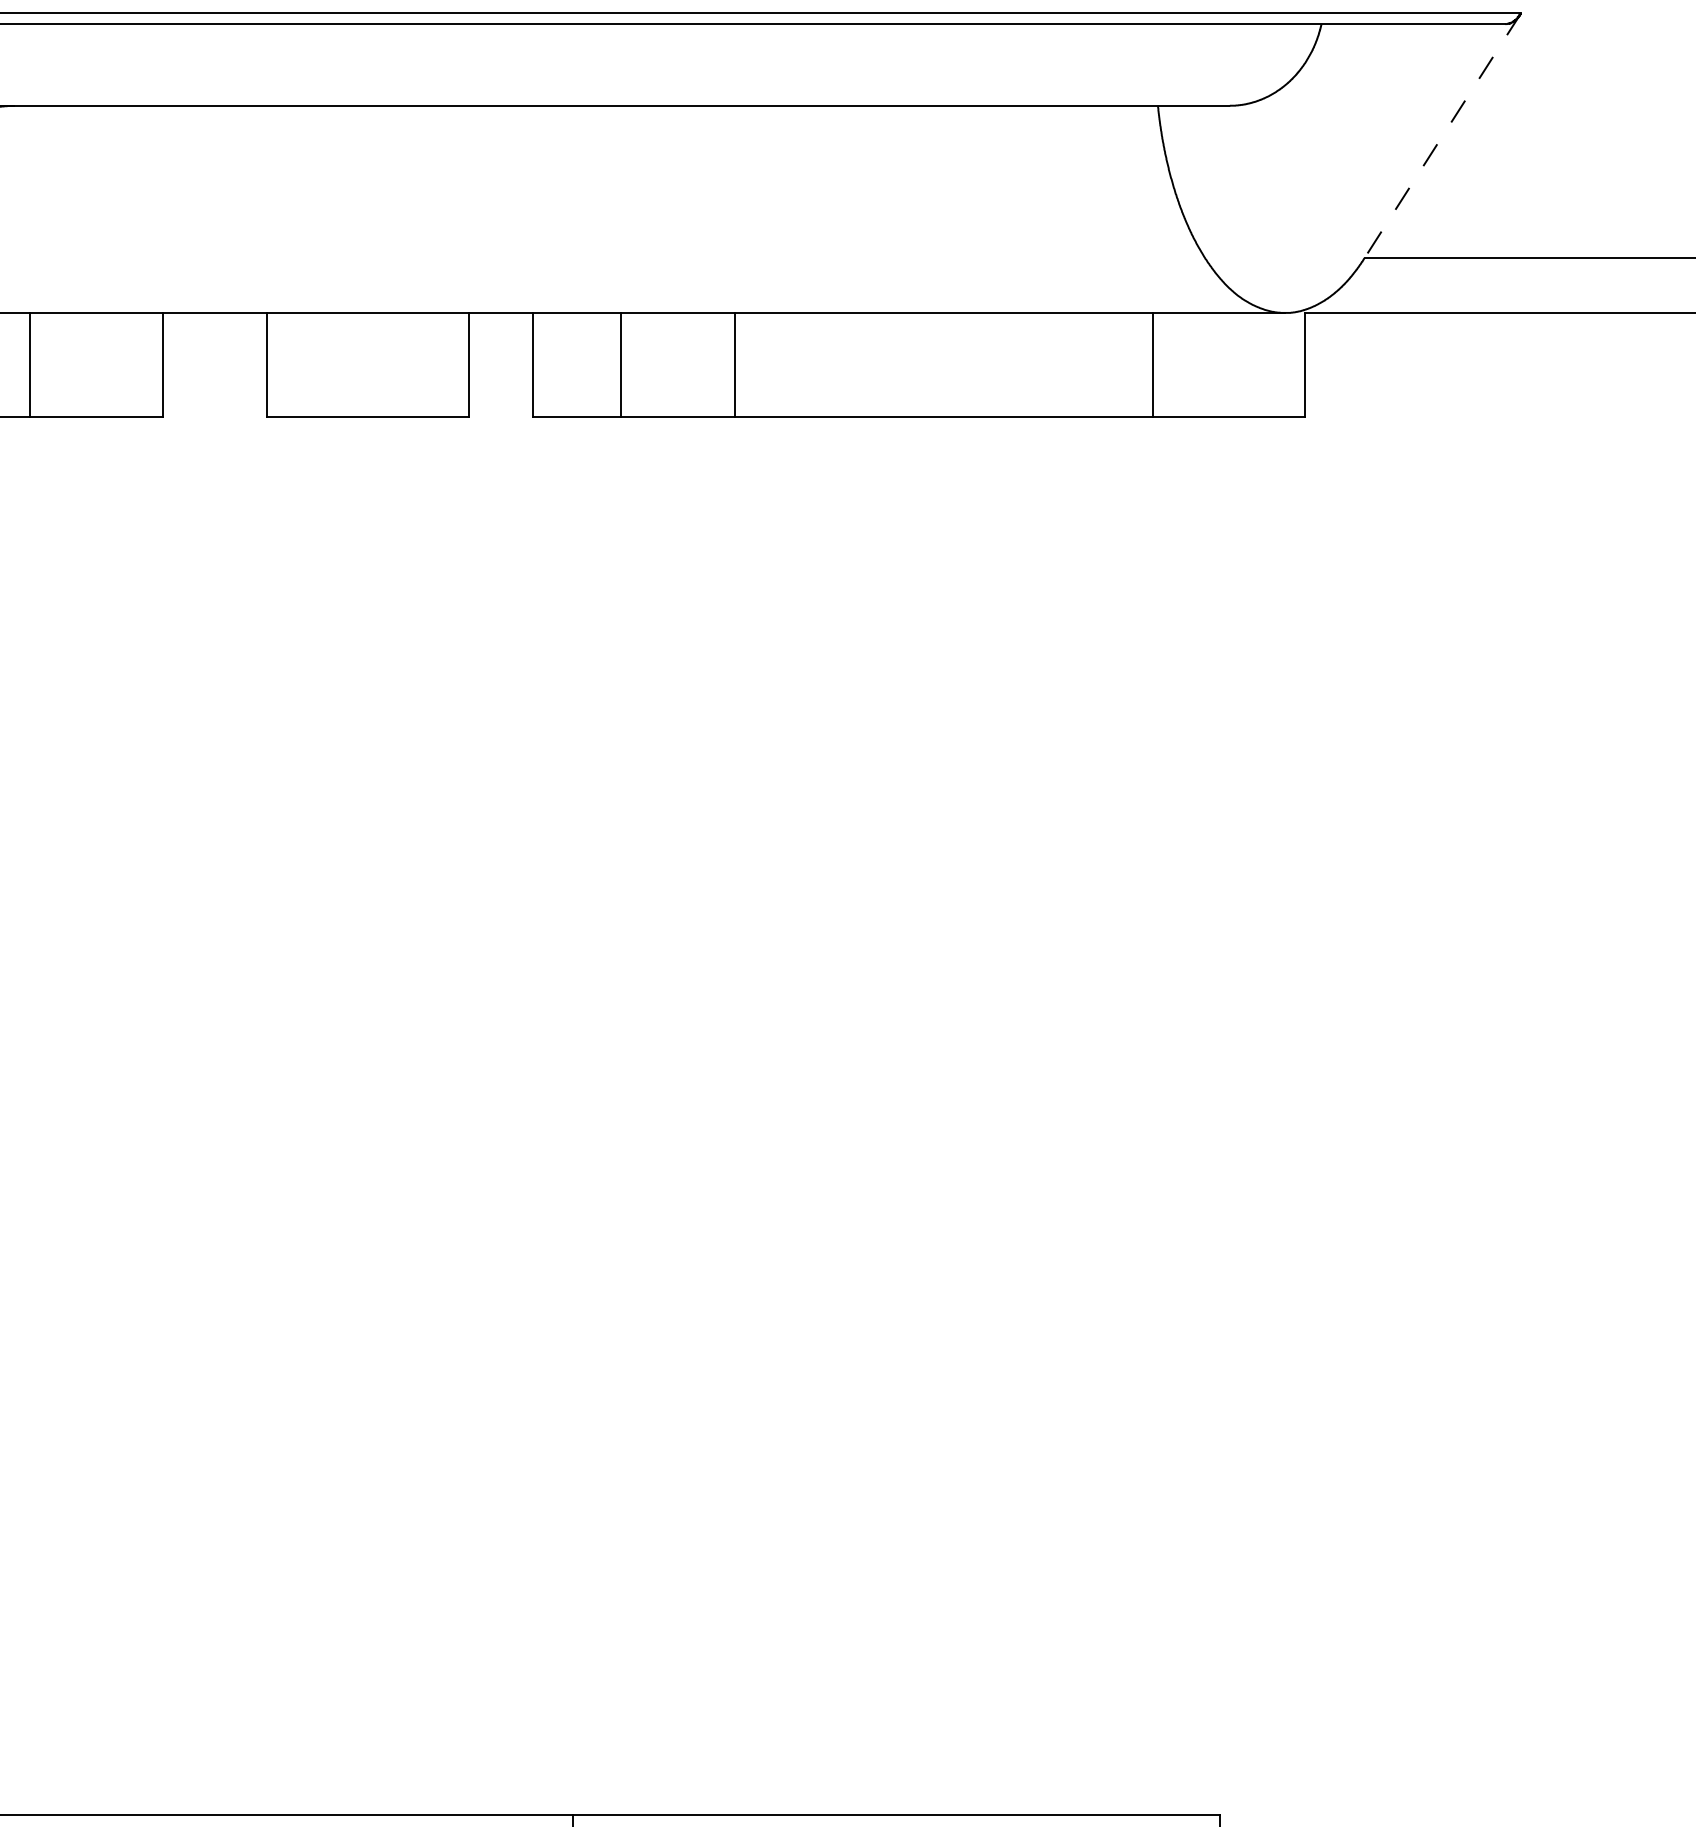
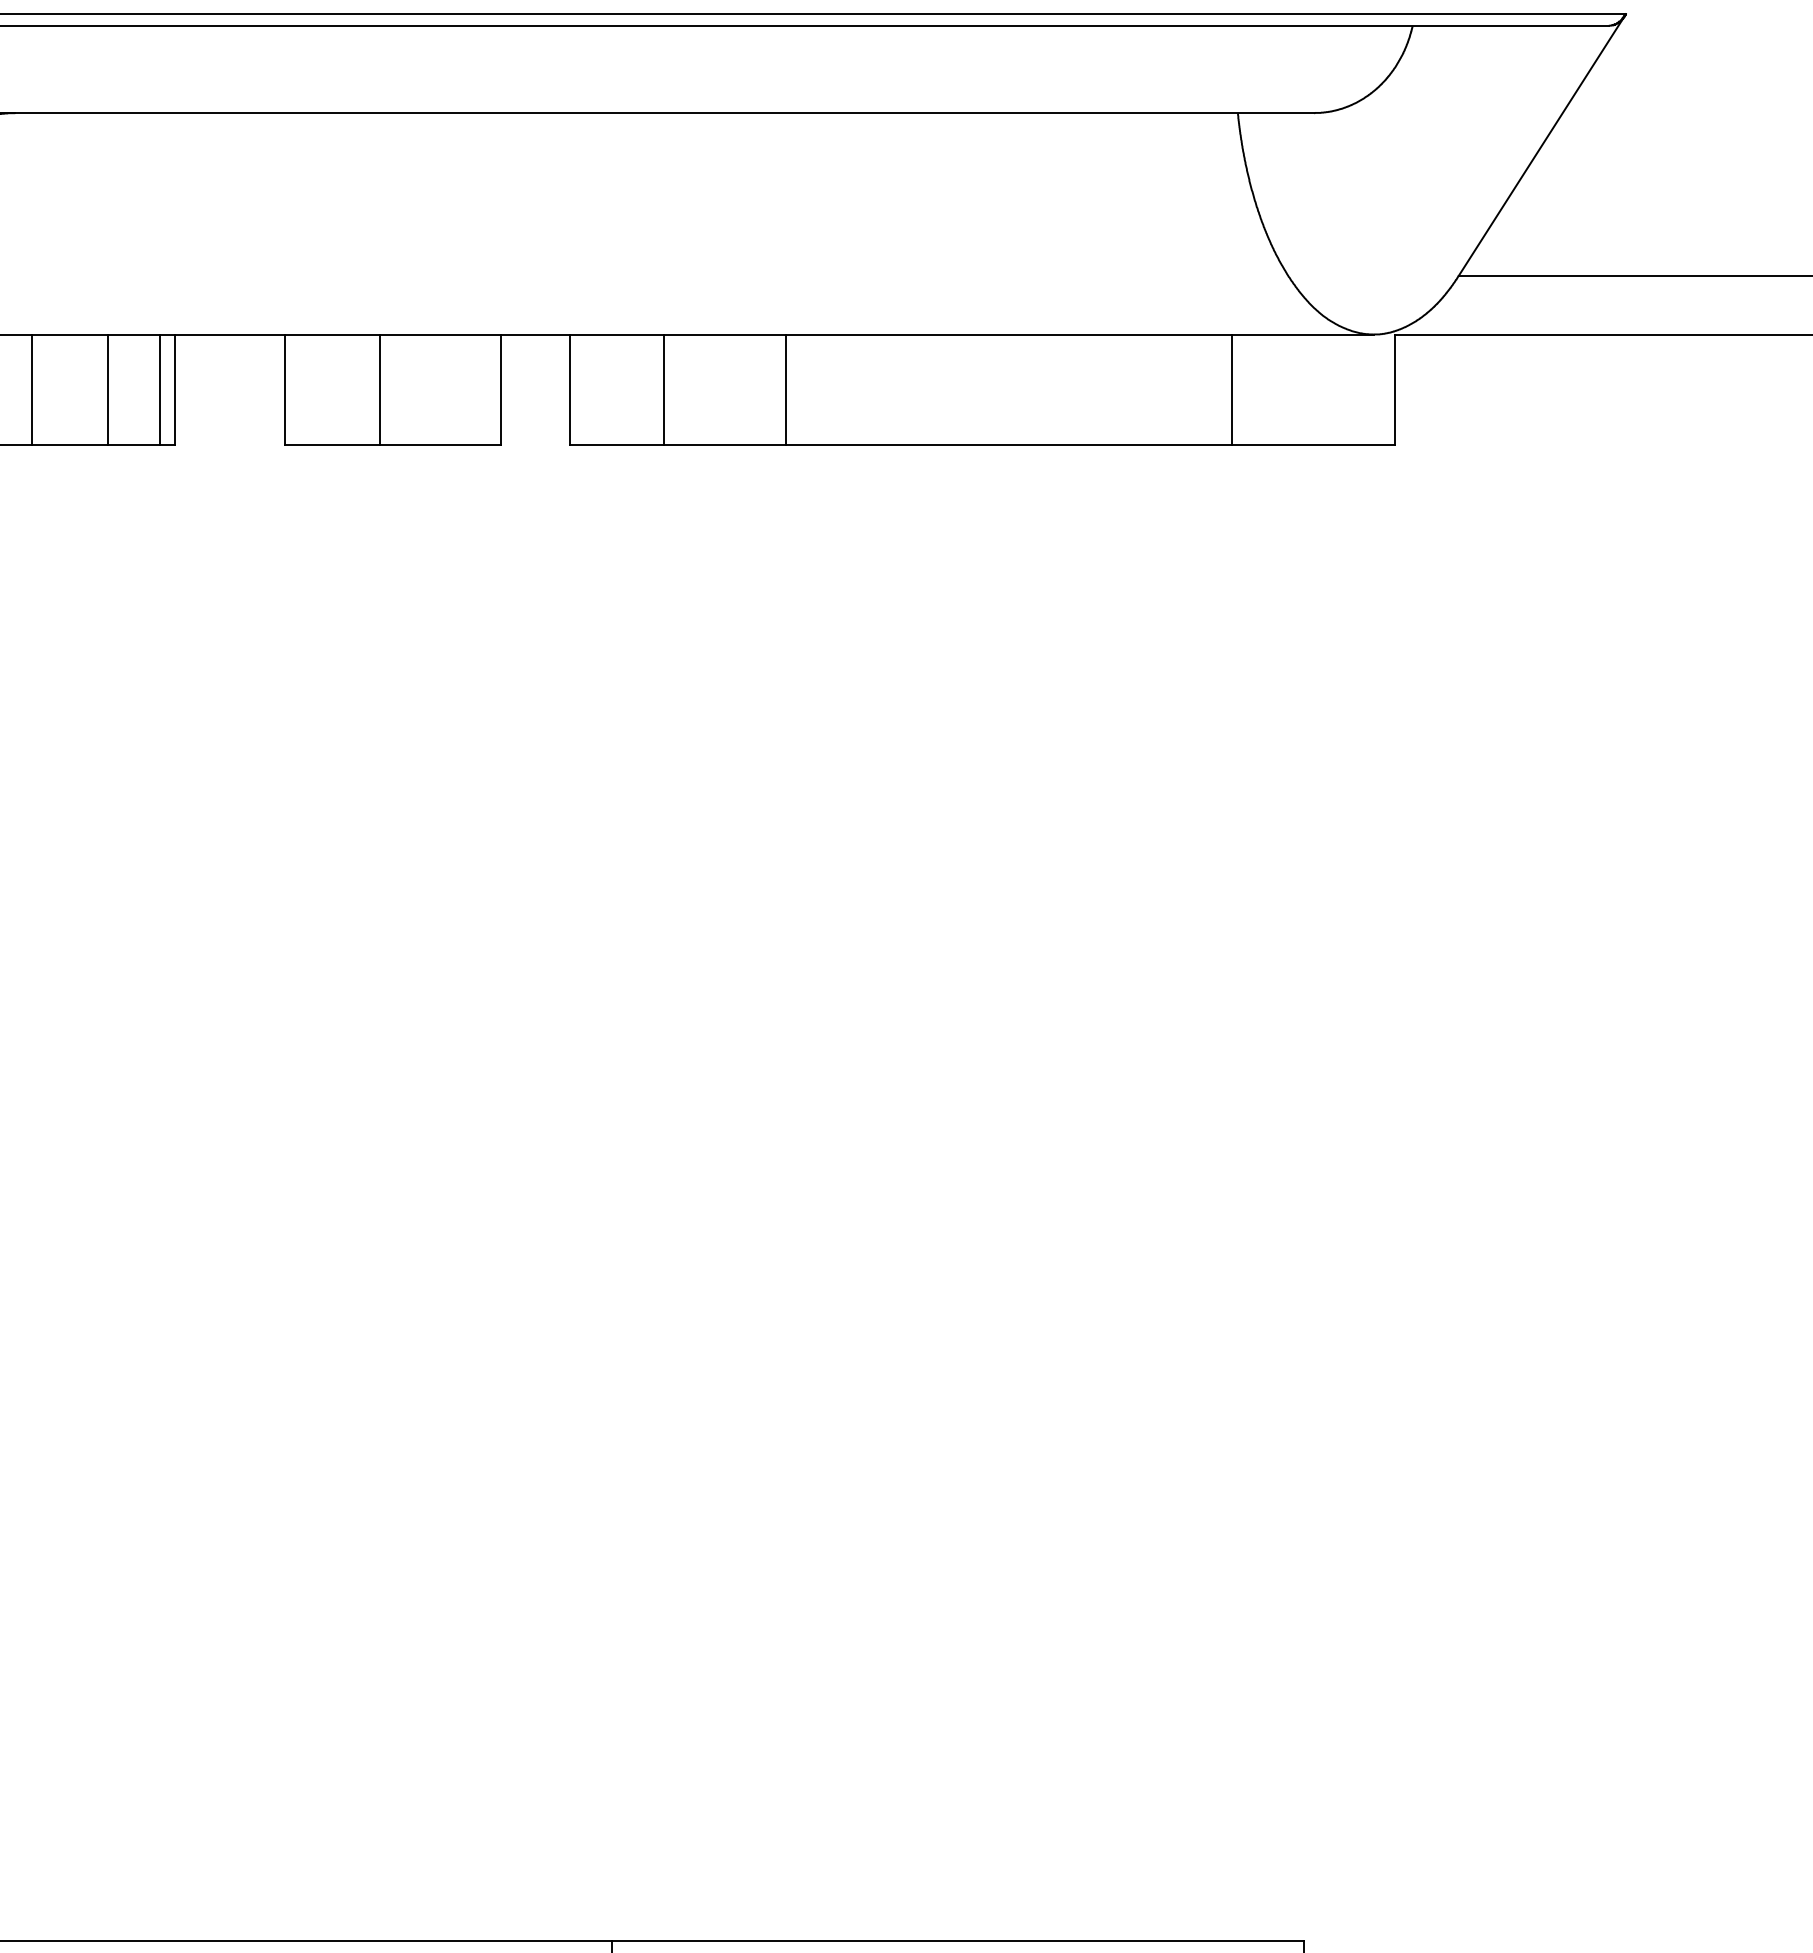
line: (1442, 136) -> (1542, 145), dashed -> solid
line: (100, 364) -> (107, 389), added
line: (150, 364) -> (160, 389), added
line: (355, 364) -> (379, 389), added

